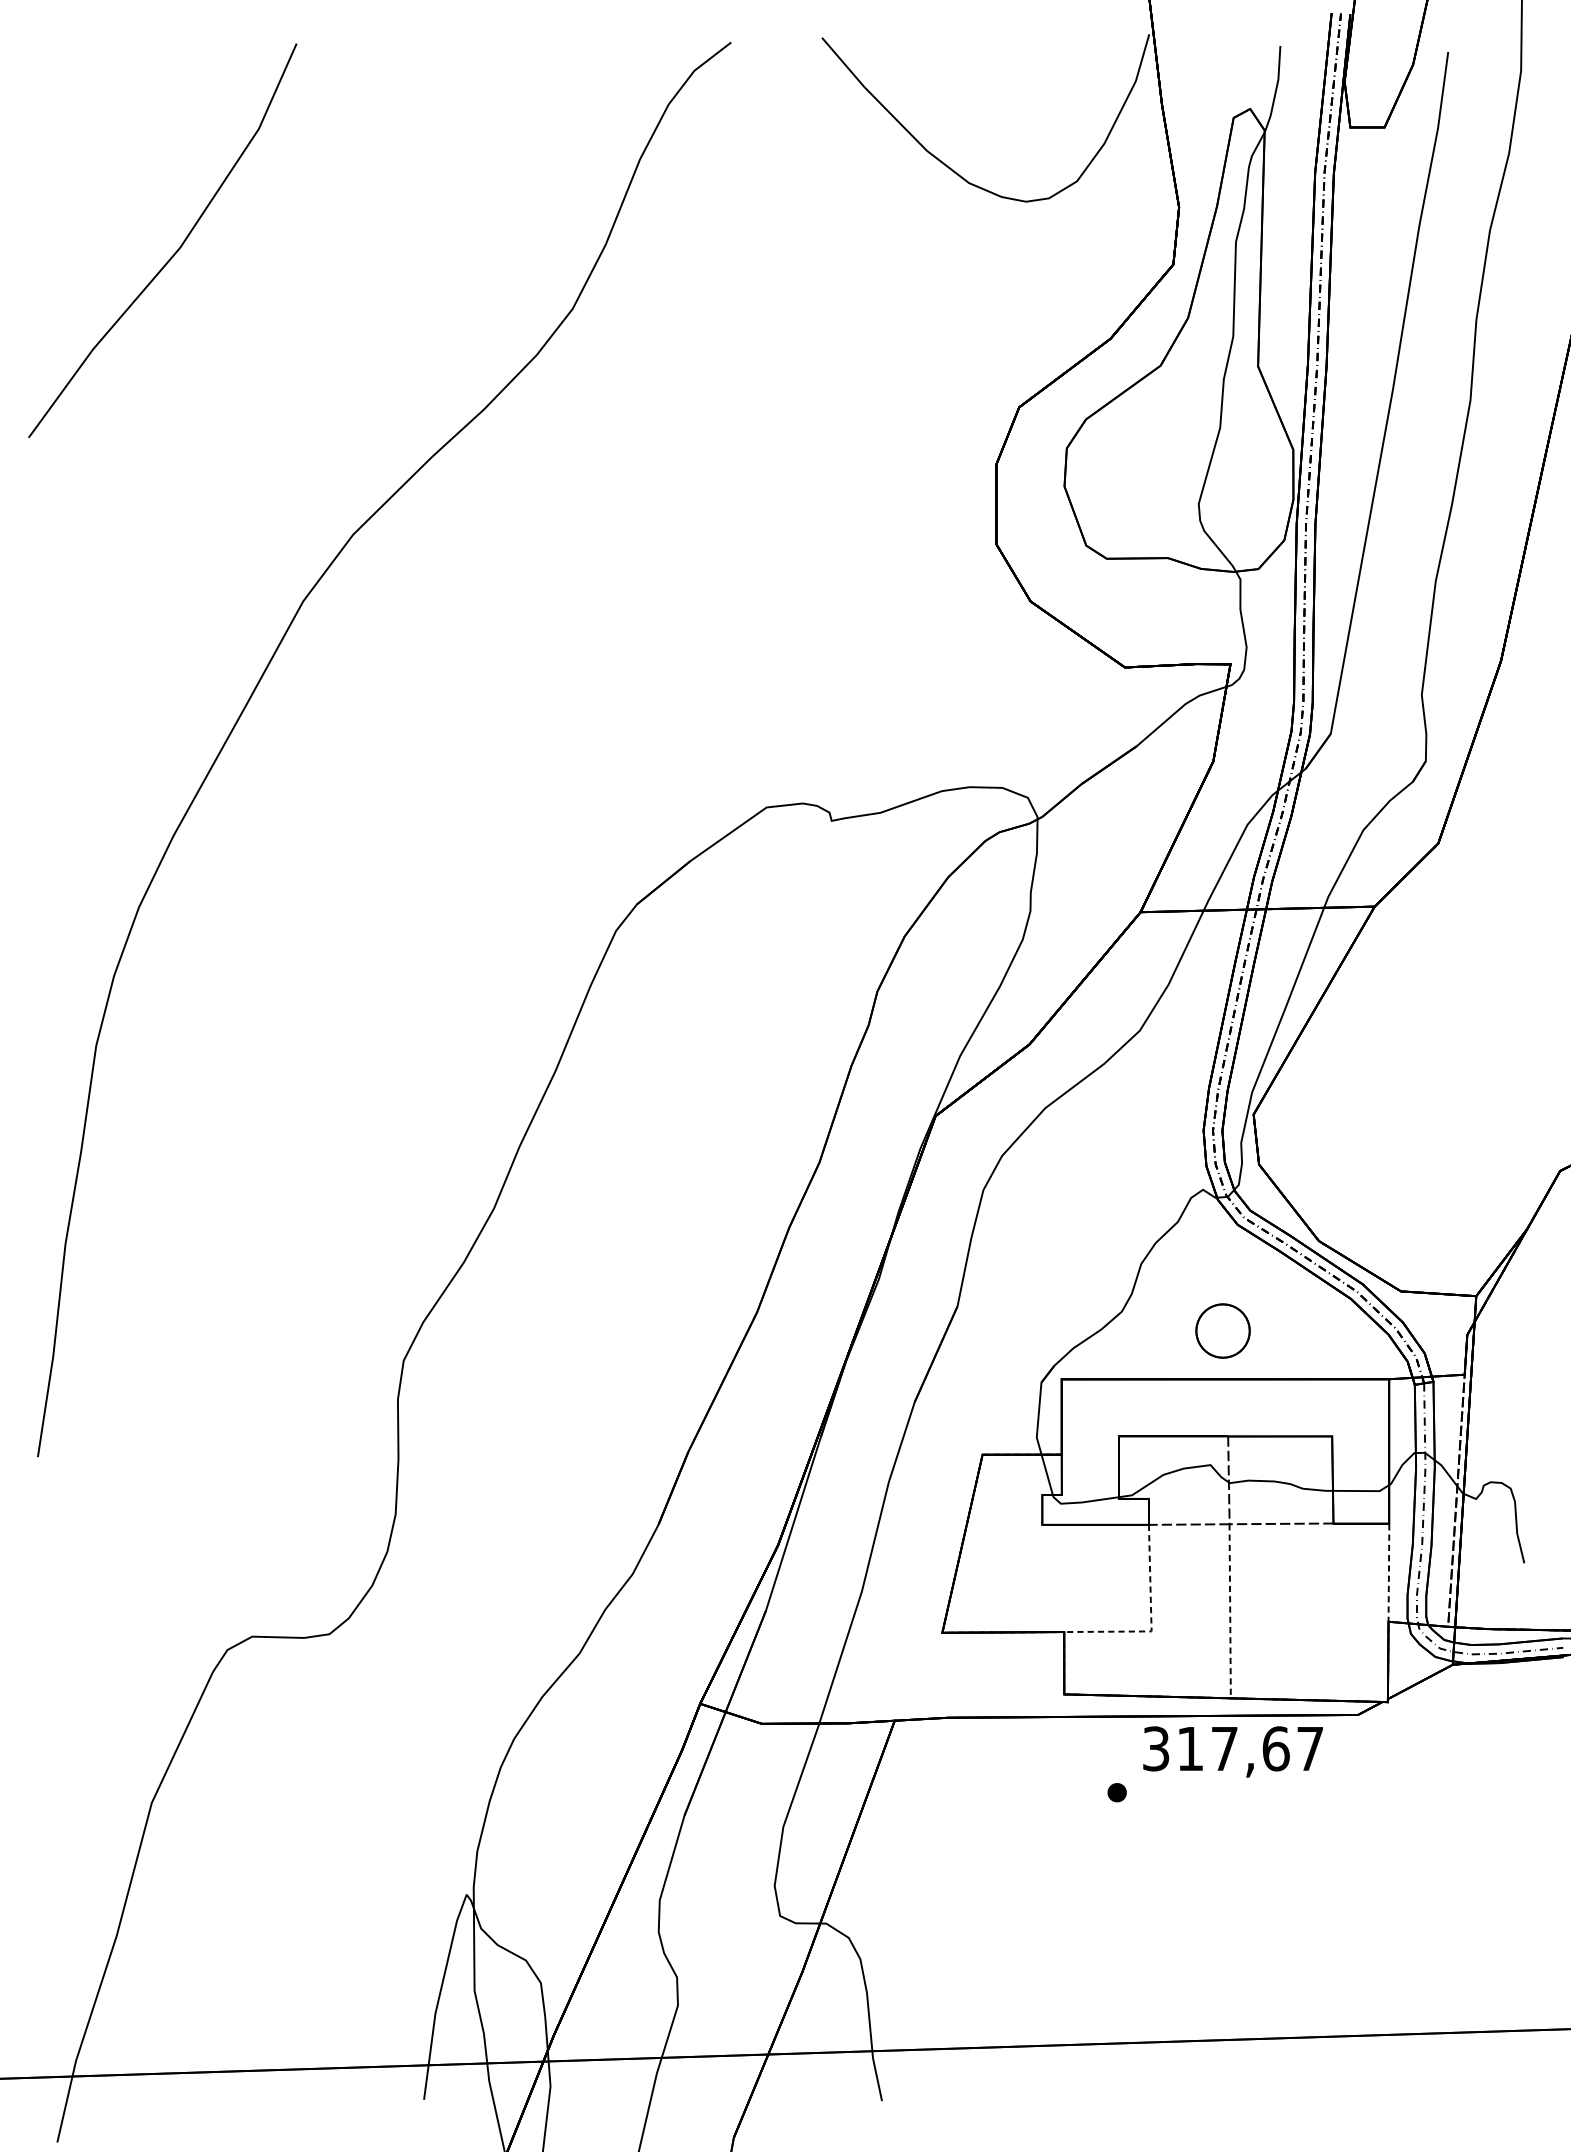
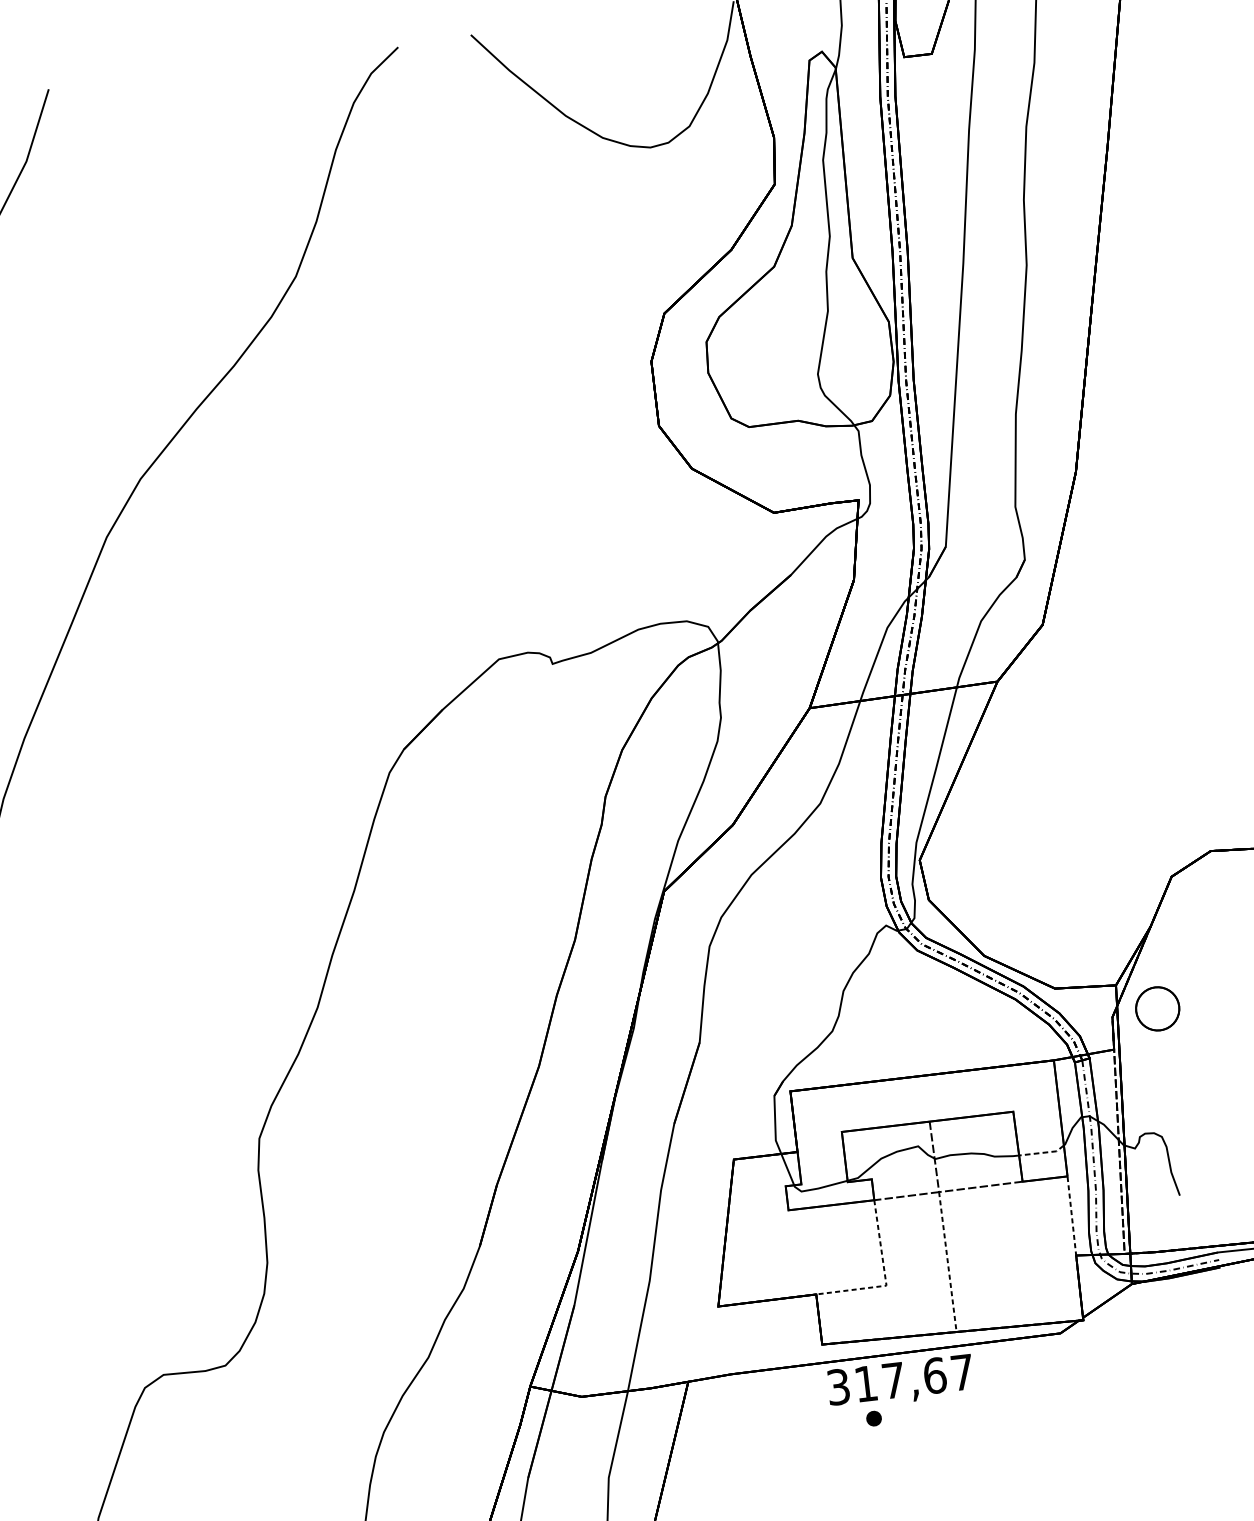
part: (1222, 1330) -> (1157, 1008), moved
line: (1362, 1491) -> (1042, 1153), solid -> dashed
text: (1232, 1751) -> (900, 1381), moved

